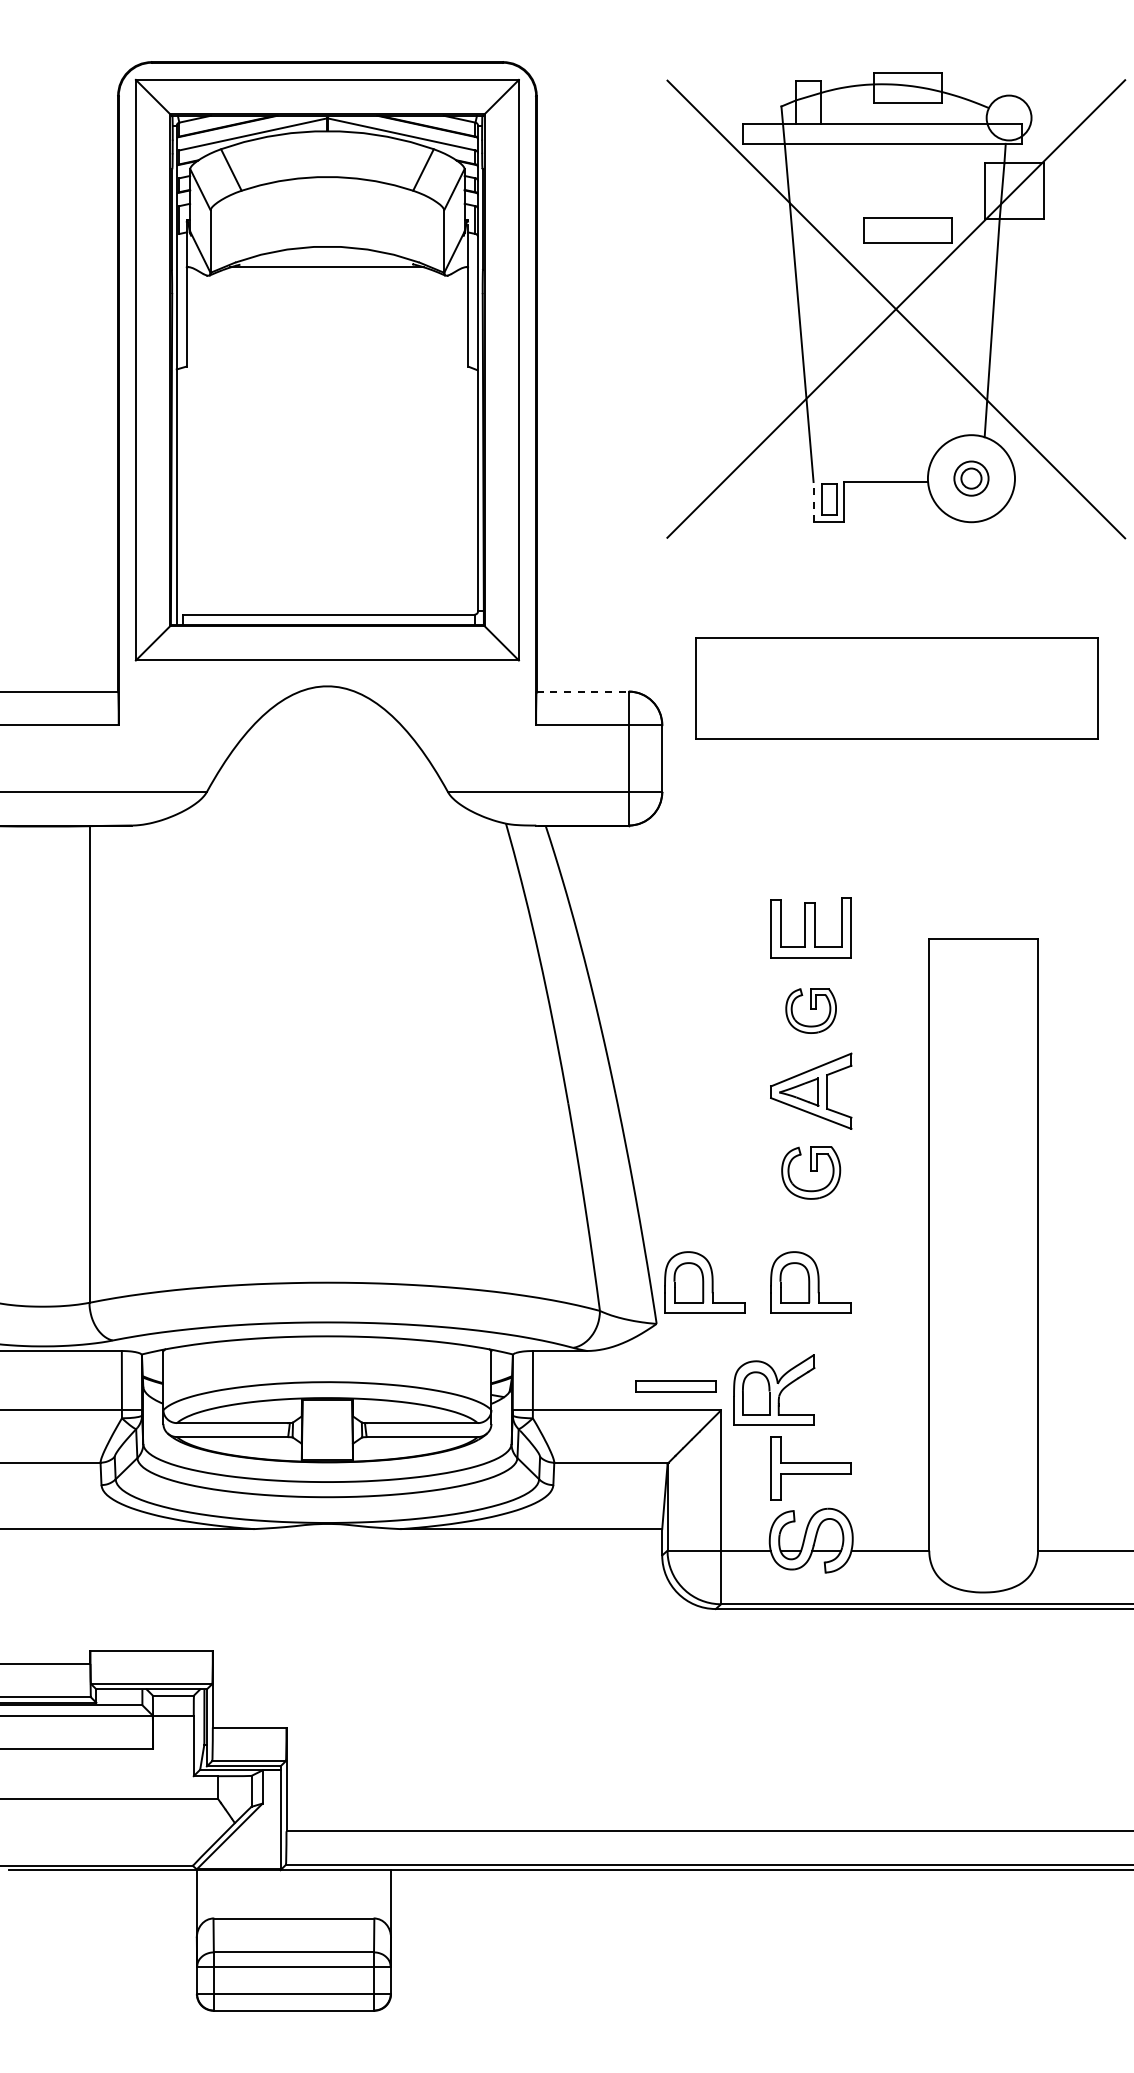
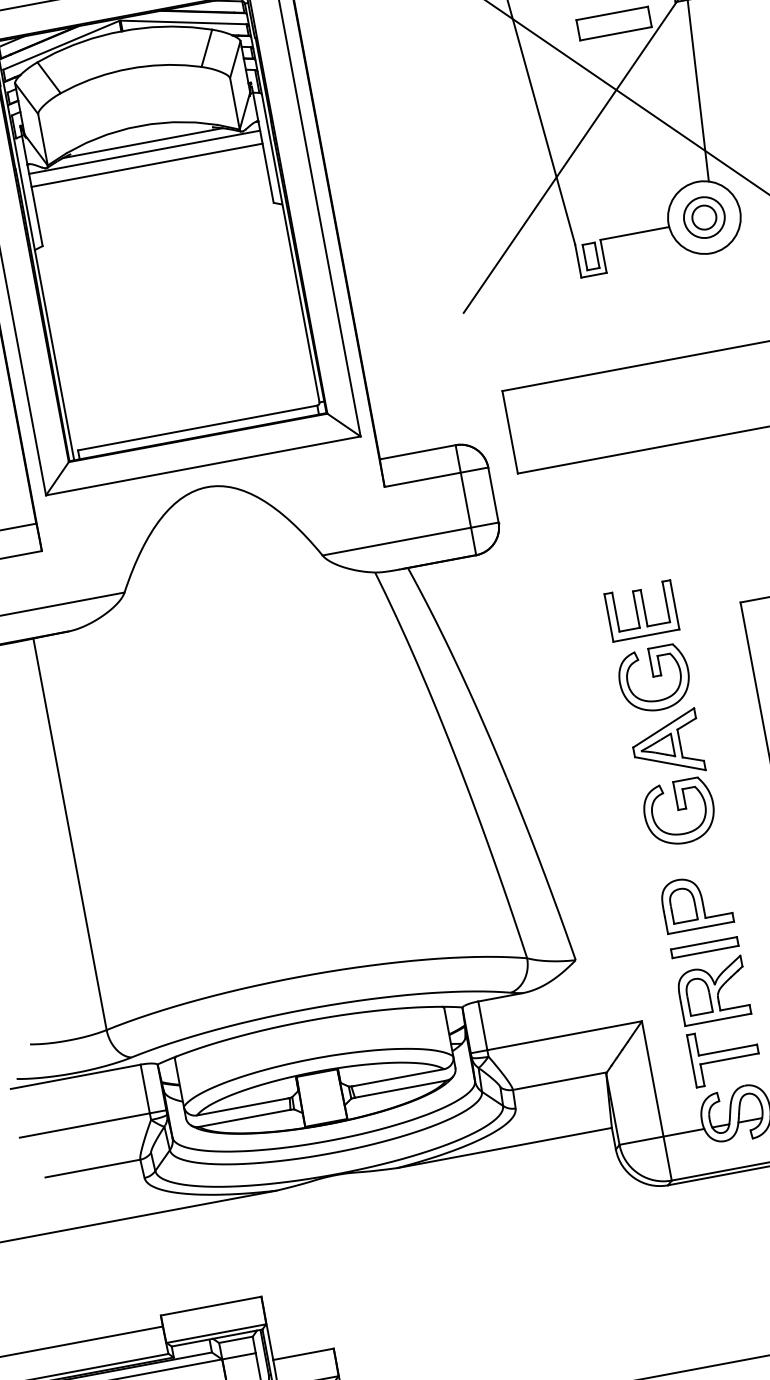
line: (327, 278) -> (144, 152), added
line: (327, 294) -> (147, 165), added
part: (971, 478) -> (704, 217), size x1.43
line: (813, 501) -> (578, 260), dashed -> solid
line: (583, 691) -> (418, 452), dashed -> solid
part: (810, 1010) -> (653, 679), size x1.67
part: (810, 1172) -> (678, 812), size x1.43
part: (704, 1282) -> (608, 918), removed
part: (675, 1386) -> (704, 947), moved
part: (774, 1389) -> (713, 990), moved

